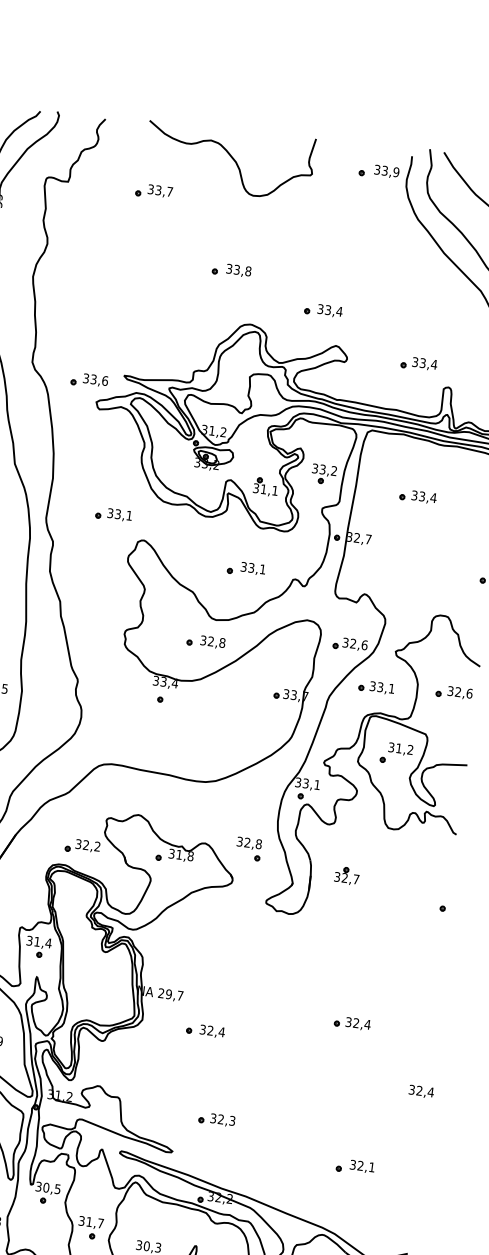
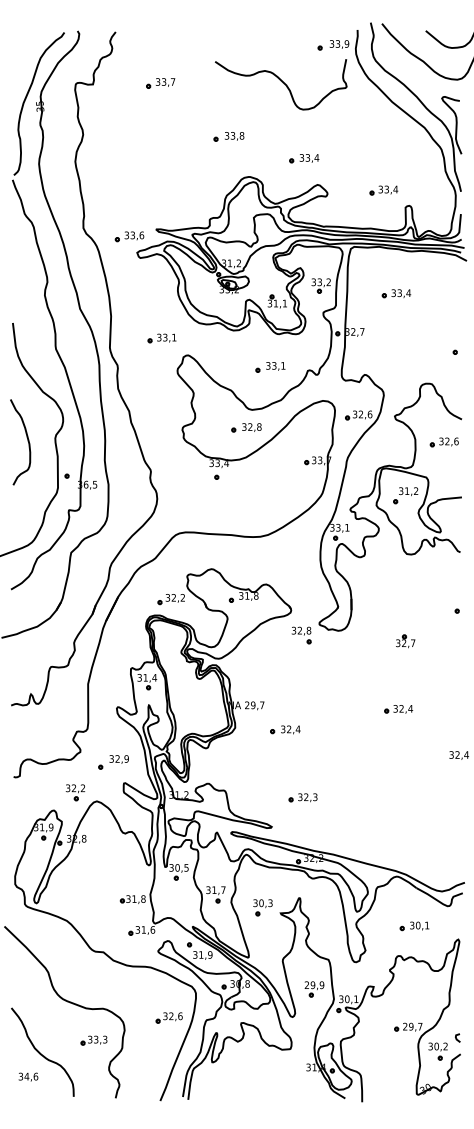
curve: (230, 157) -> (281, 82), moved
part: (376, 686) -> (383, 445), removed
part: (248, 849) -> (301, 635), moved
part: (346, 876) -> (405, 641), moved
part: (355, 1166) -> (415, 820), removed

